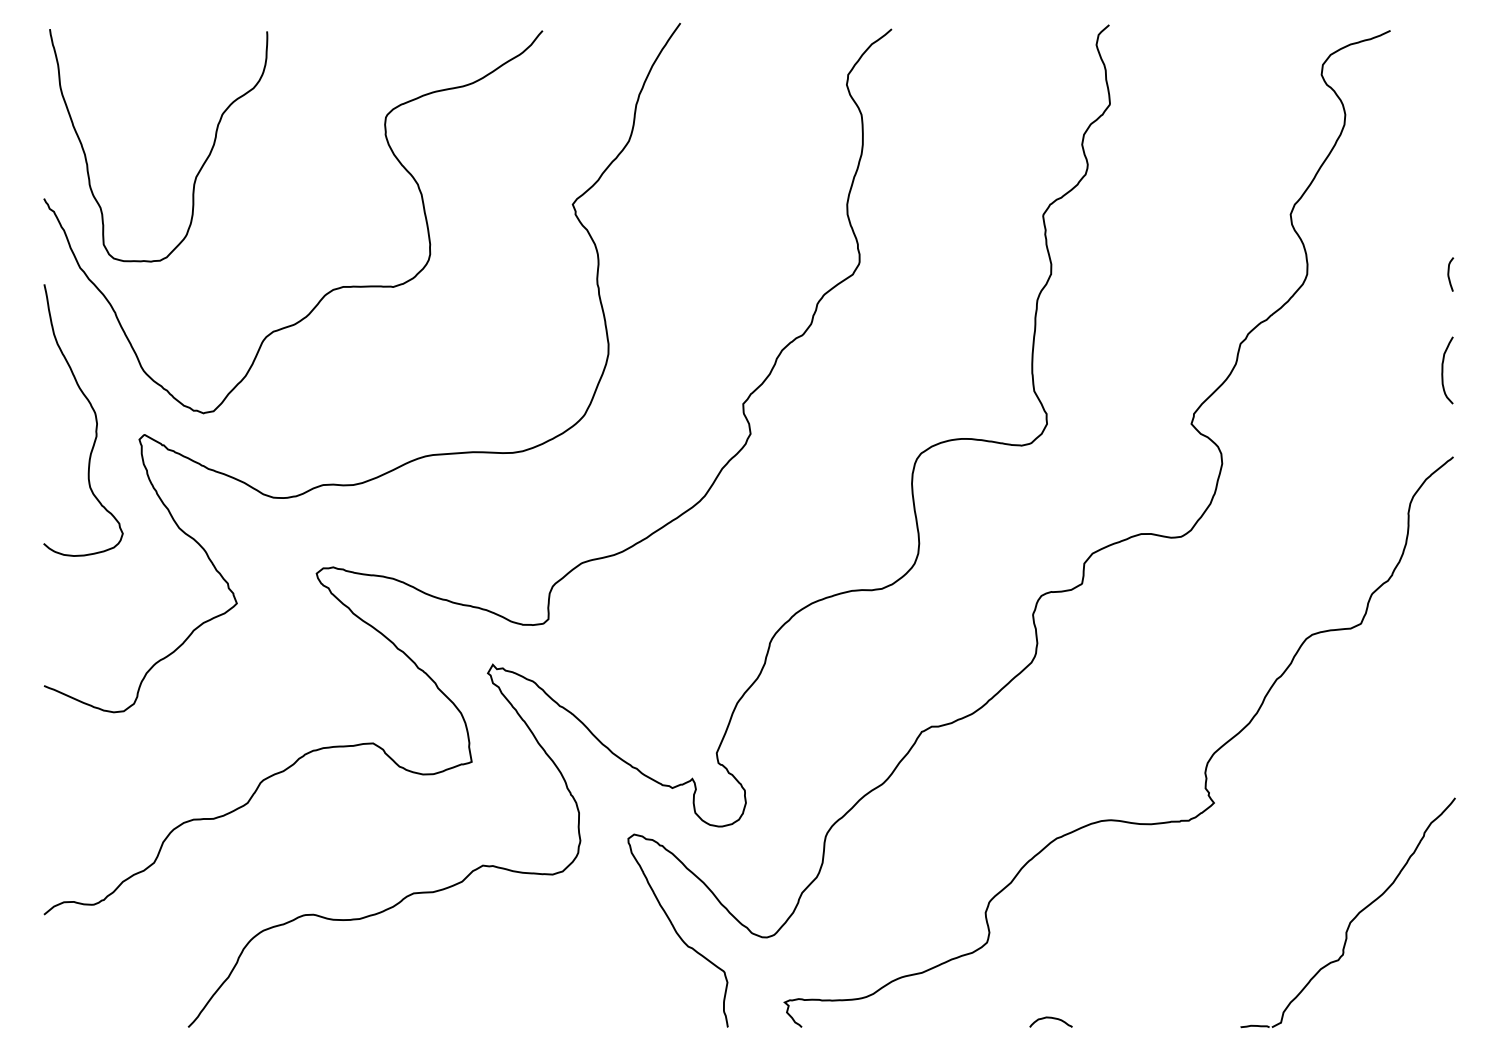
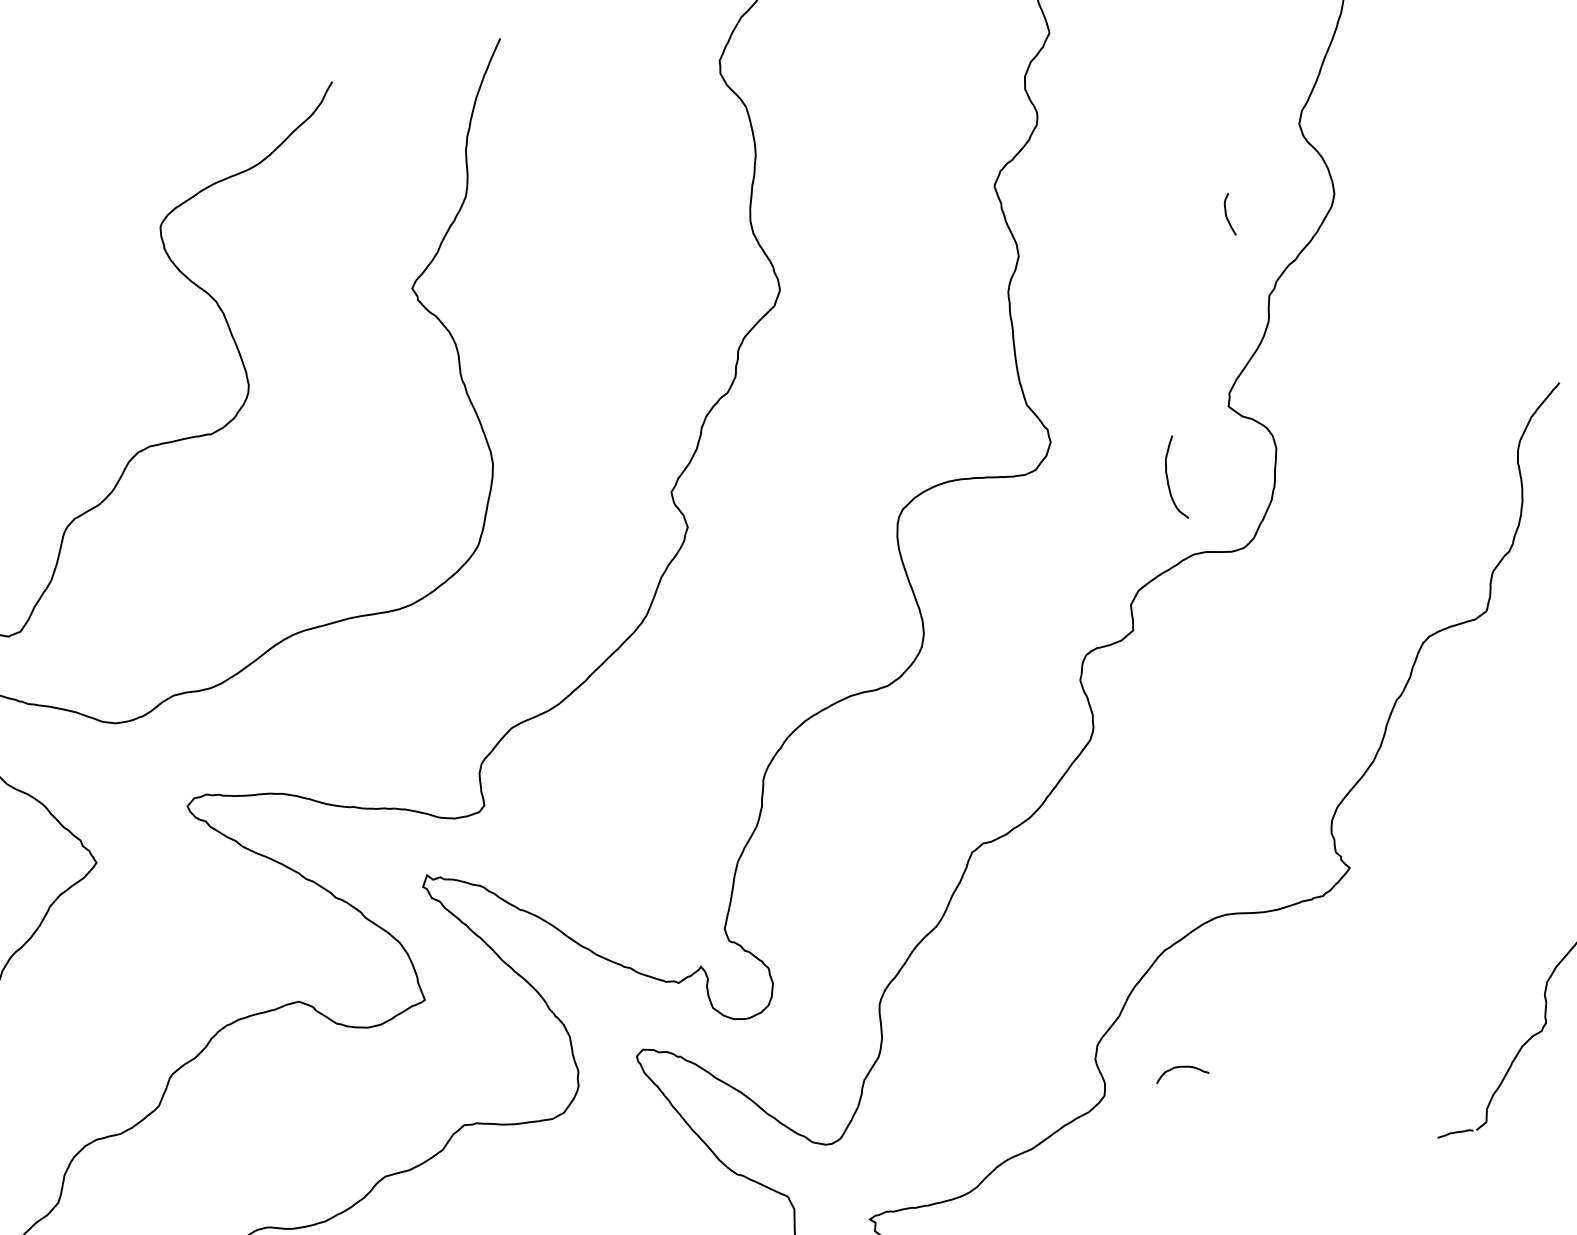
curve: (1449, 274) -> (1227, 215), moved
curve: (1443, 370) -> (1168, 479), moved
curve: (1050, 1018) -> (1180, 1067), moved

